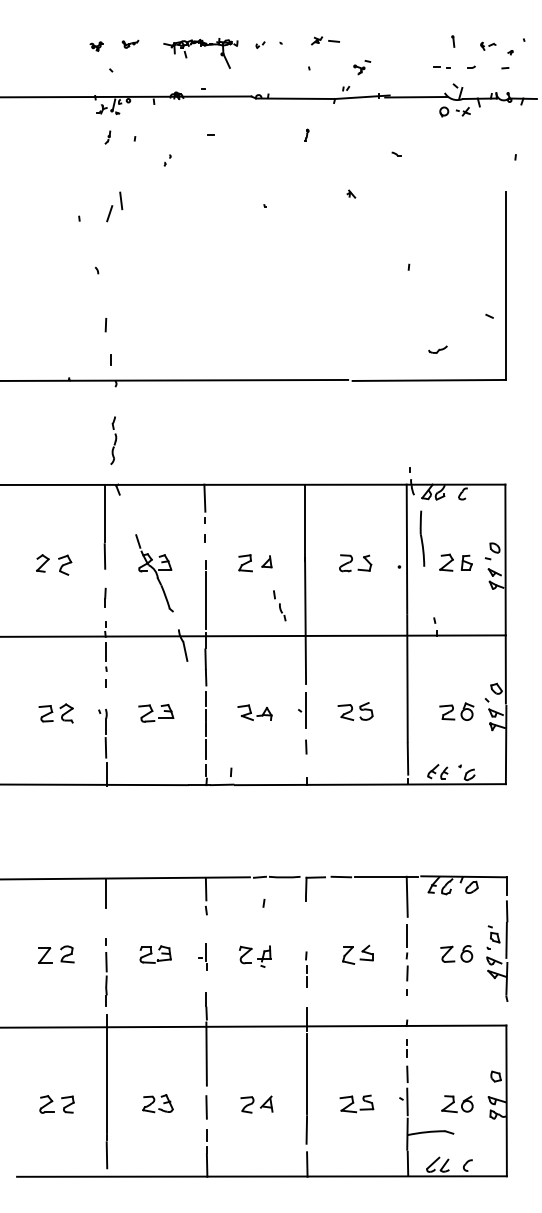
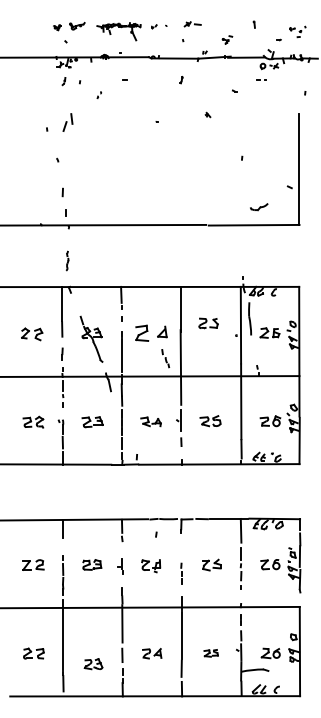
part: (451, 41) -> (253, 24), moved
part: (130, 44) -> (77, 26), size x1.6
part: (502, 53) -> (297, 31), size x0.6
part: (362, 66) -> (227, 39), moved
part: (441, 66) -> (261, 79), moved
part: (438, 348) -> (259, 206), size x1.6
part: (113, 440) -> (67, 260), size x0.7
part: (254, 563) -> (150, 333), size x1.6
part: (355, 563) -> (208, 323), moved
part: (157, 1104) -> (93, 664), moved
part: (355, 1104) -> (210, 653), size x0.7

